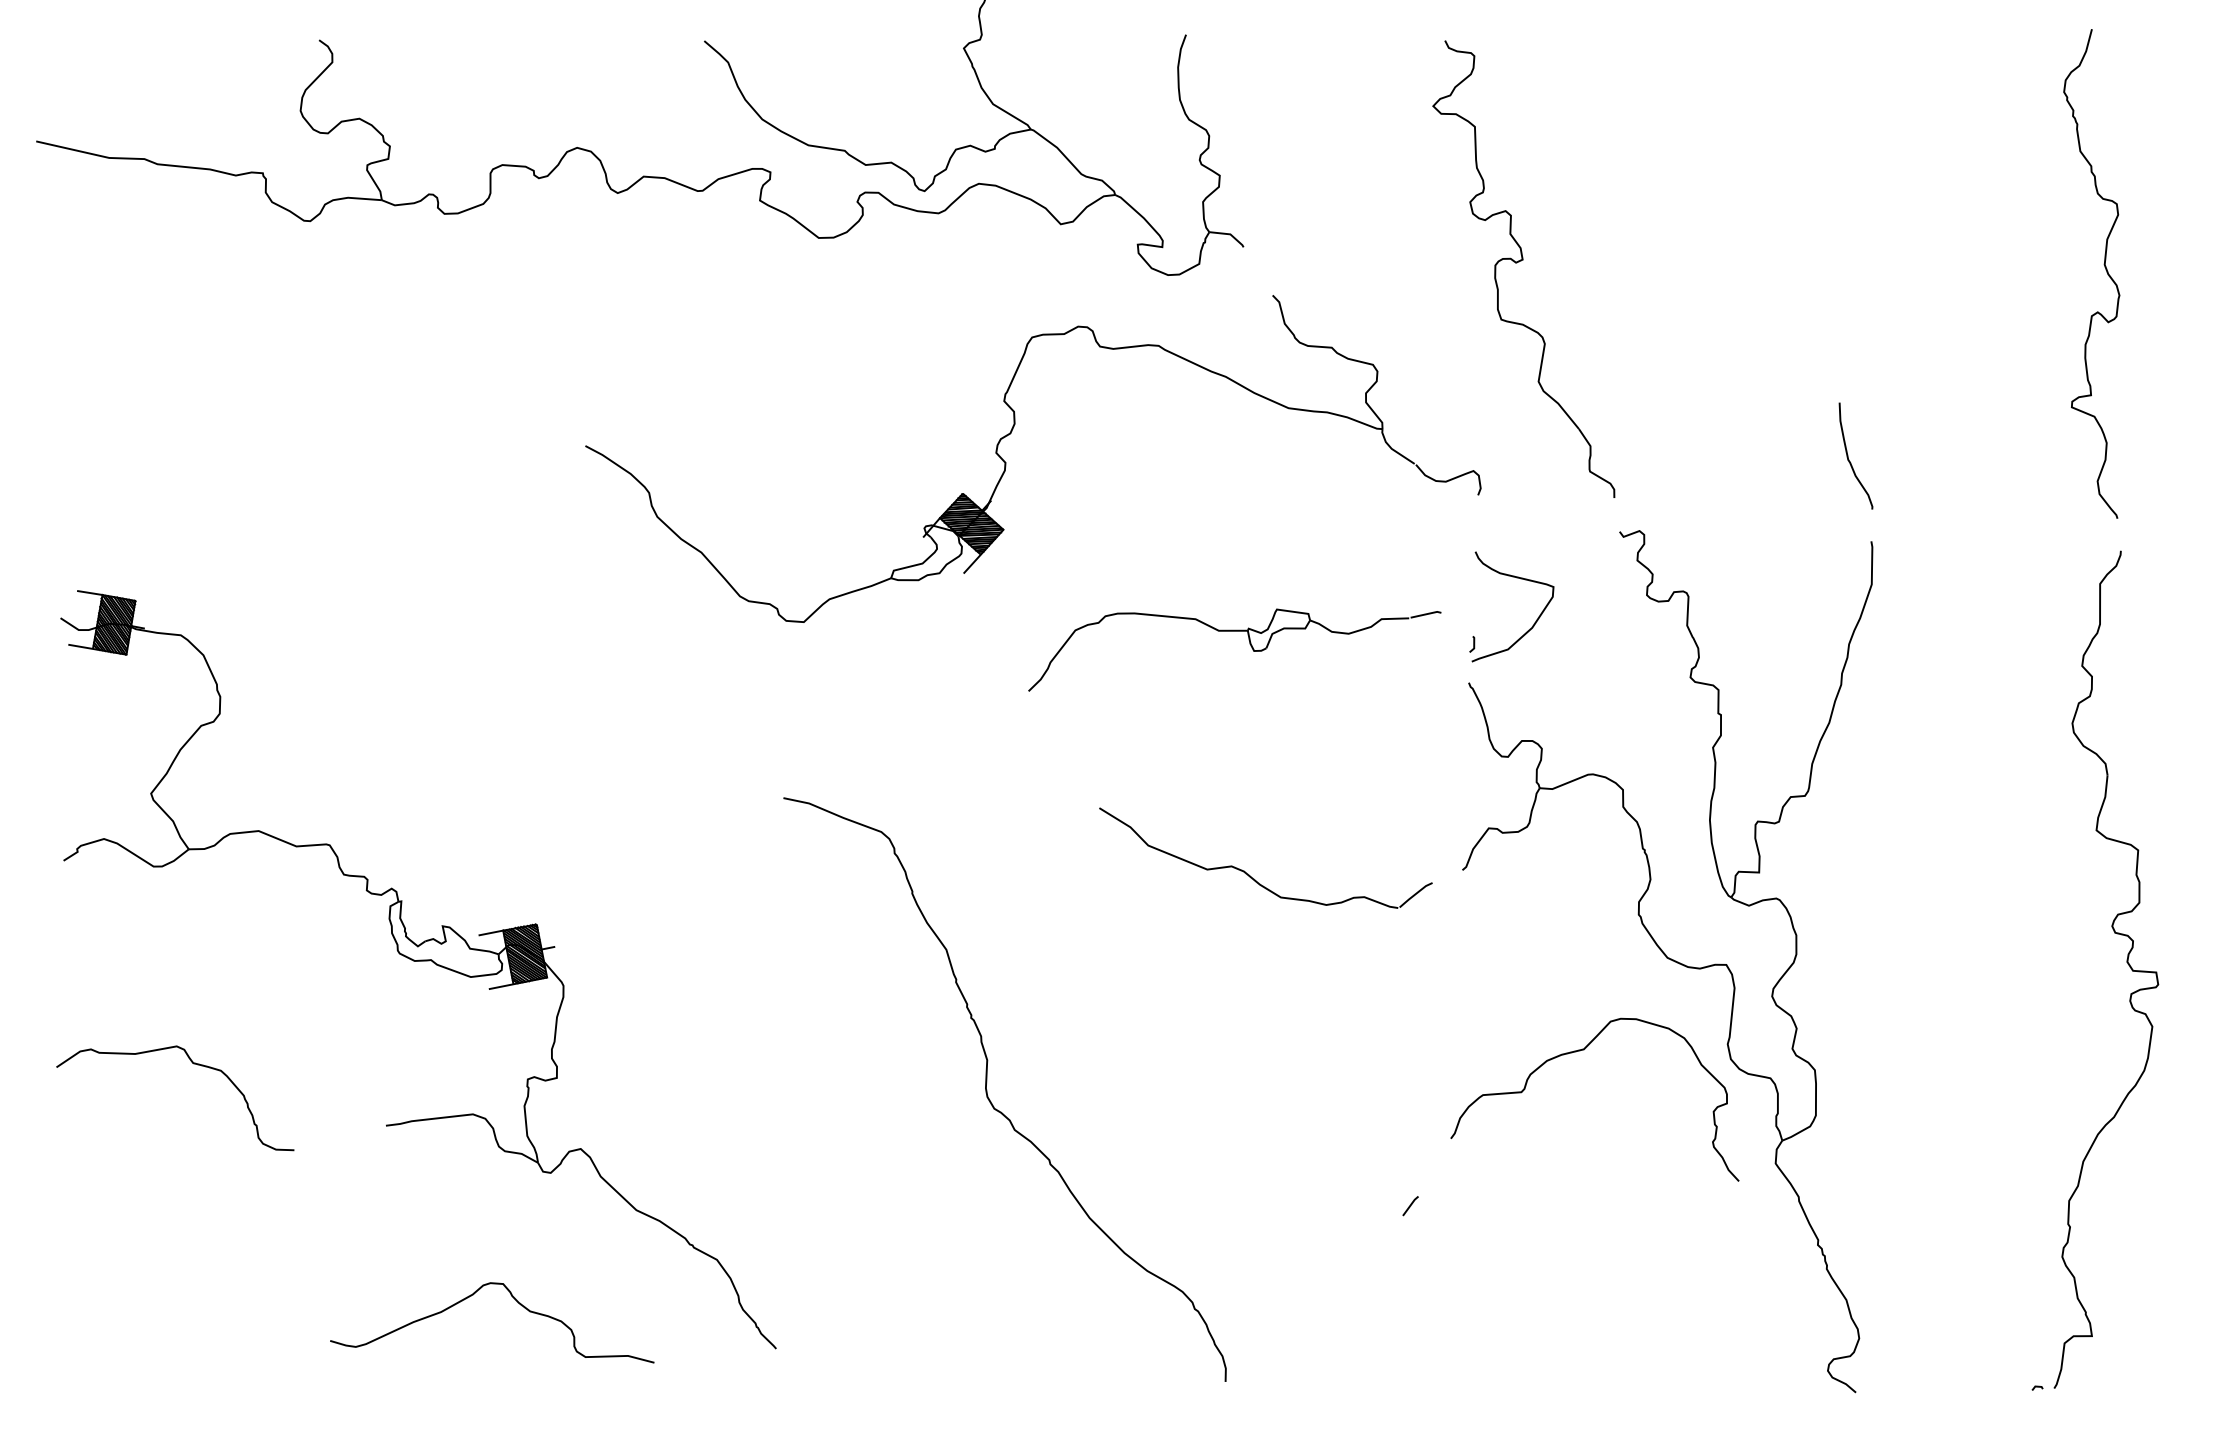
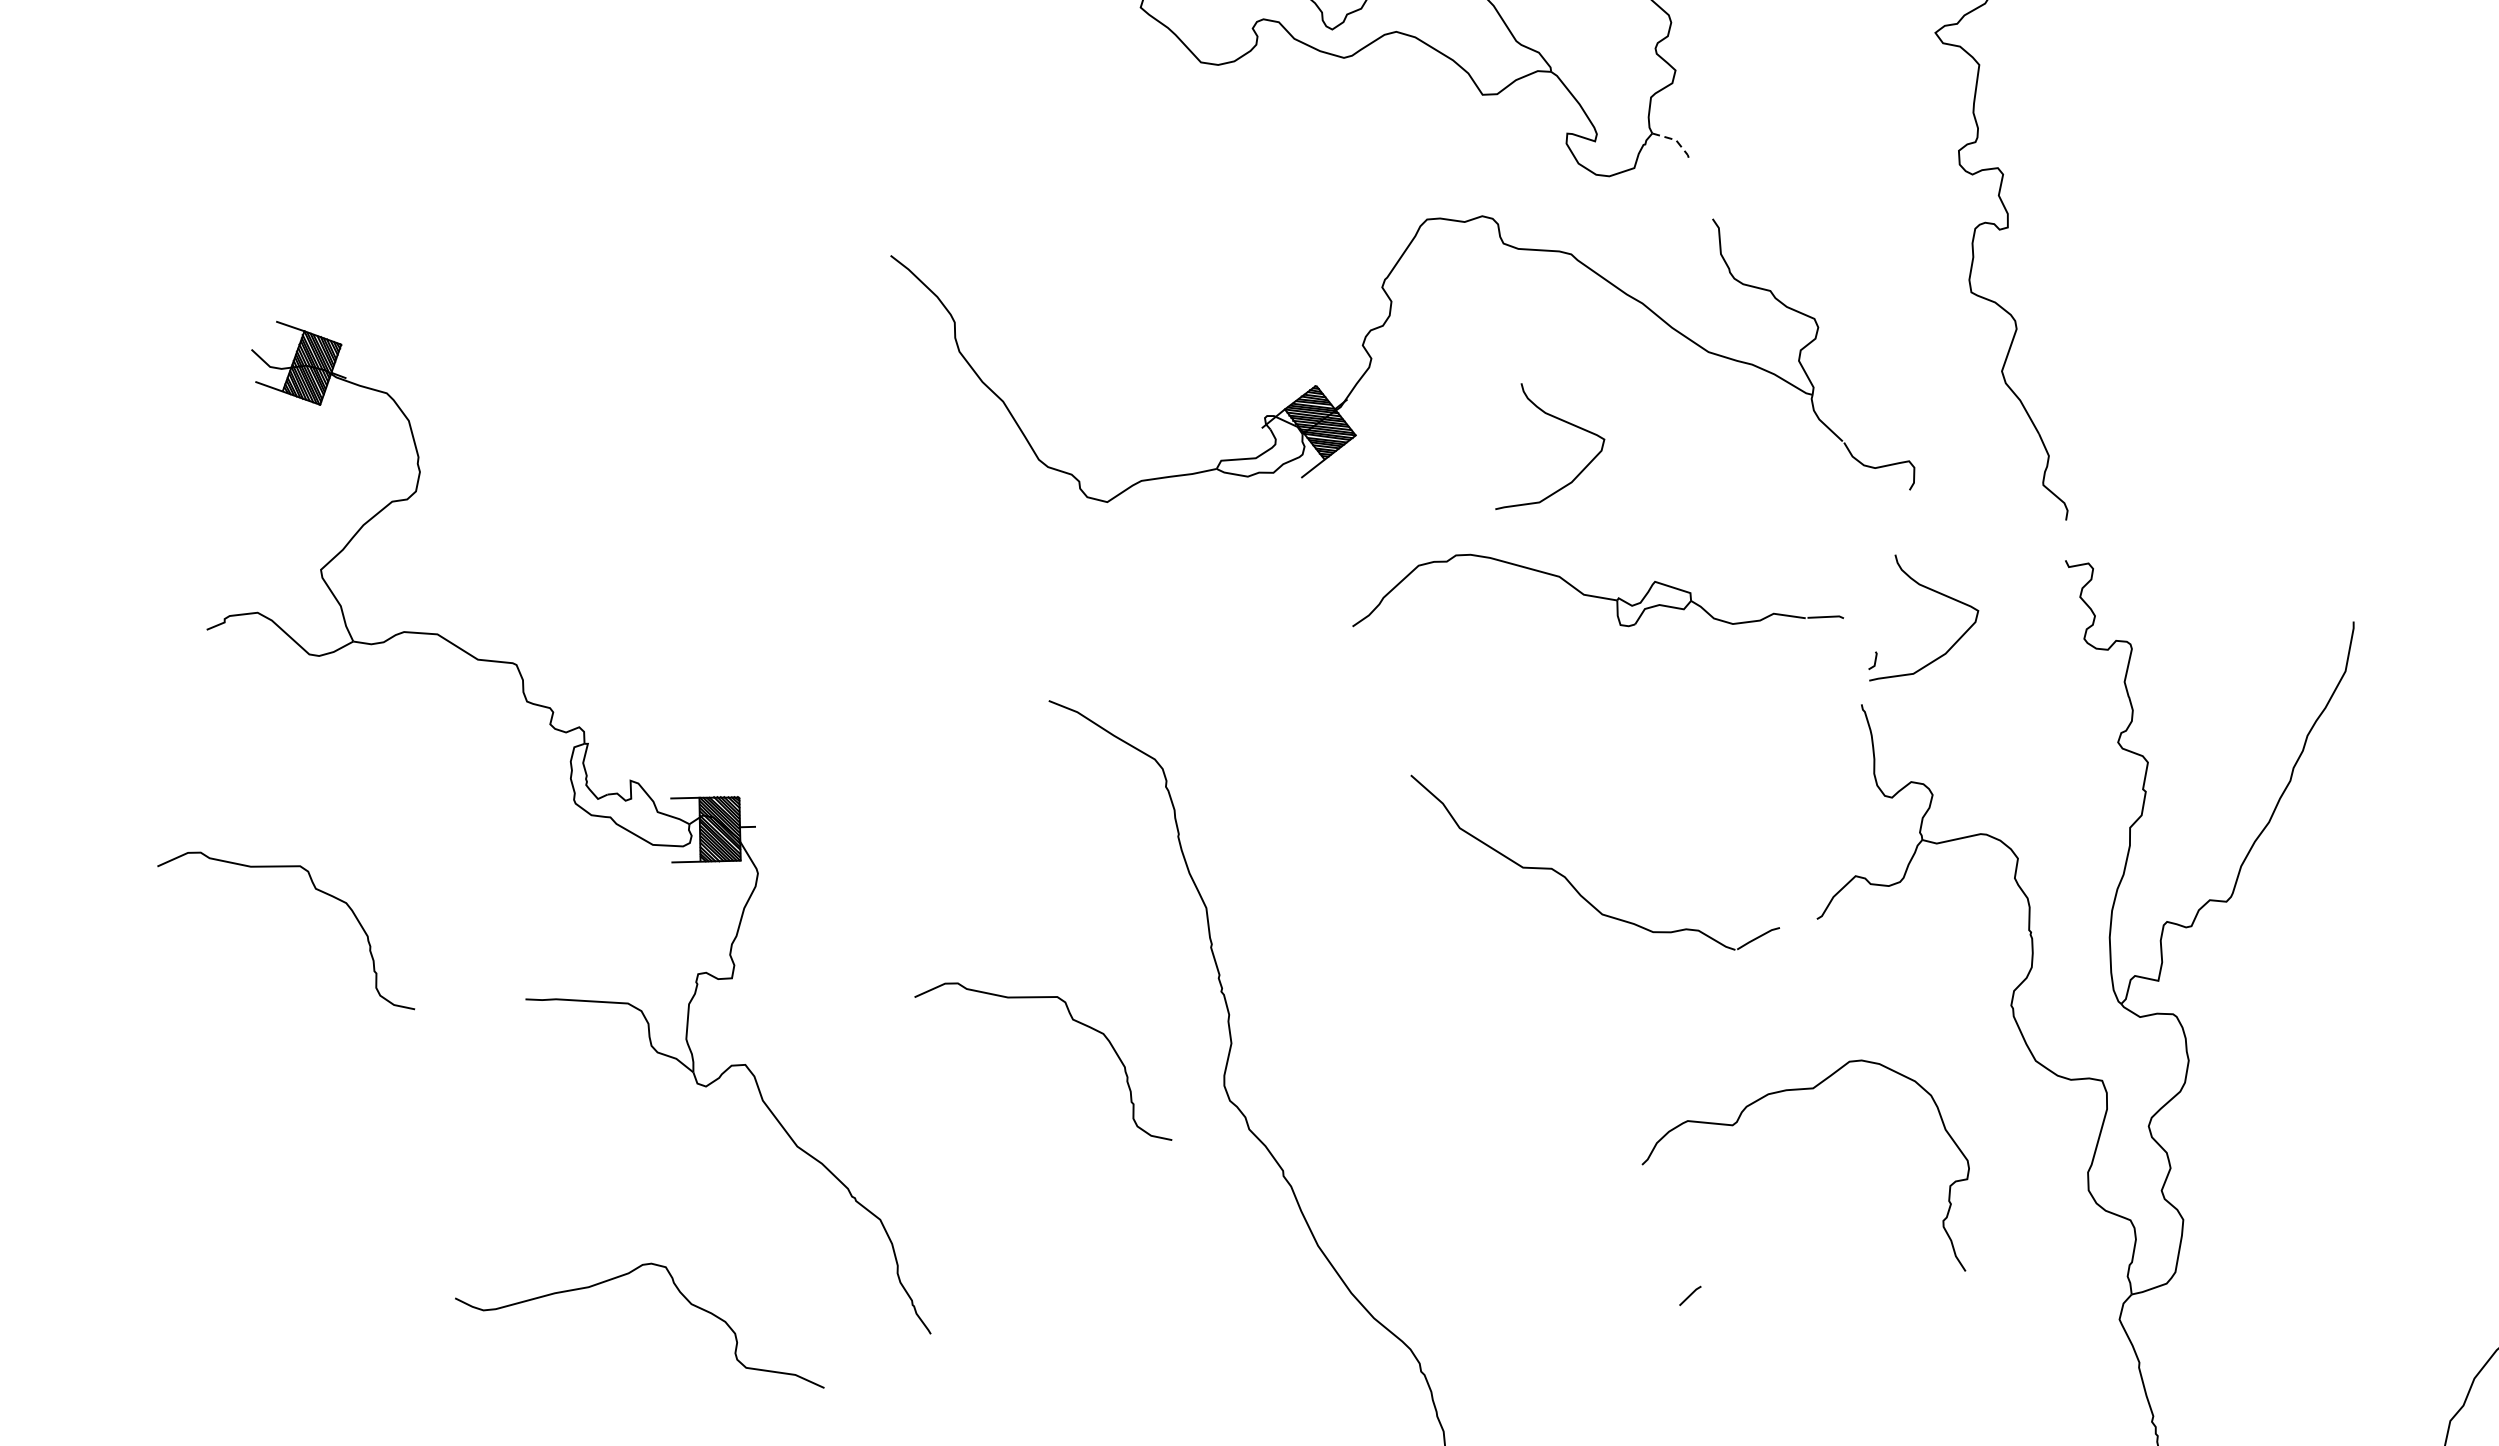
line: (1230, 234) -> (1676, 140), solid -> dashed
curve: (1848, 455) -> (2344, 518), removed
curve: (1194, 532) -> (1575, 476), added
curve: (1580, 1051) -> (1808, 1090), moved
curve: (850, 1064) -> (1073, 1021), added
curve: (514, 1299) -> (675, 1287), moved

